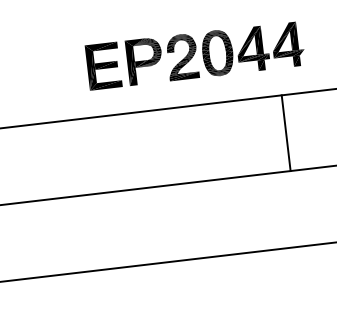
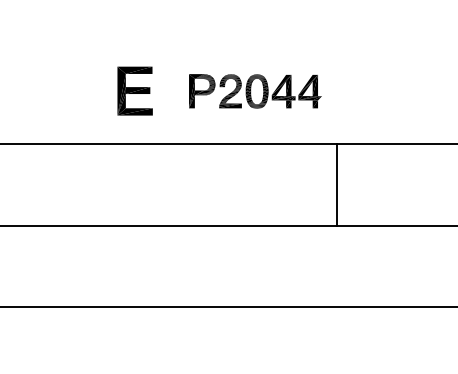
part: (215, 53) -> (255, 91), size x0.7
line: (286, 132) -> (336, 184), moved

